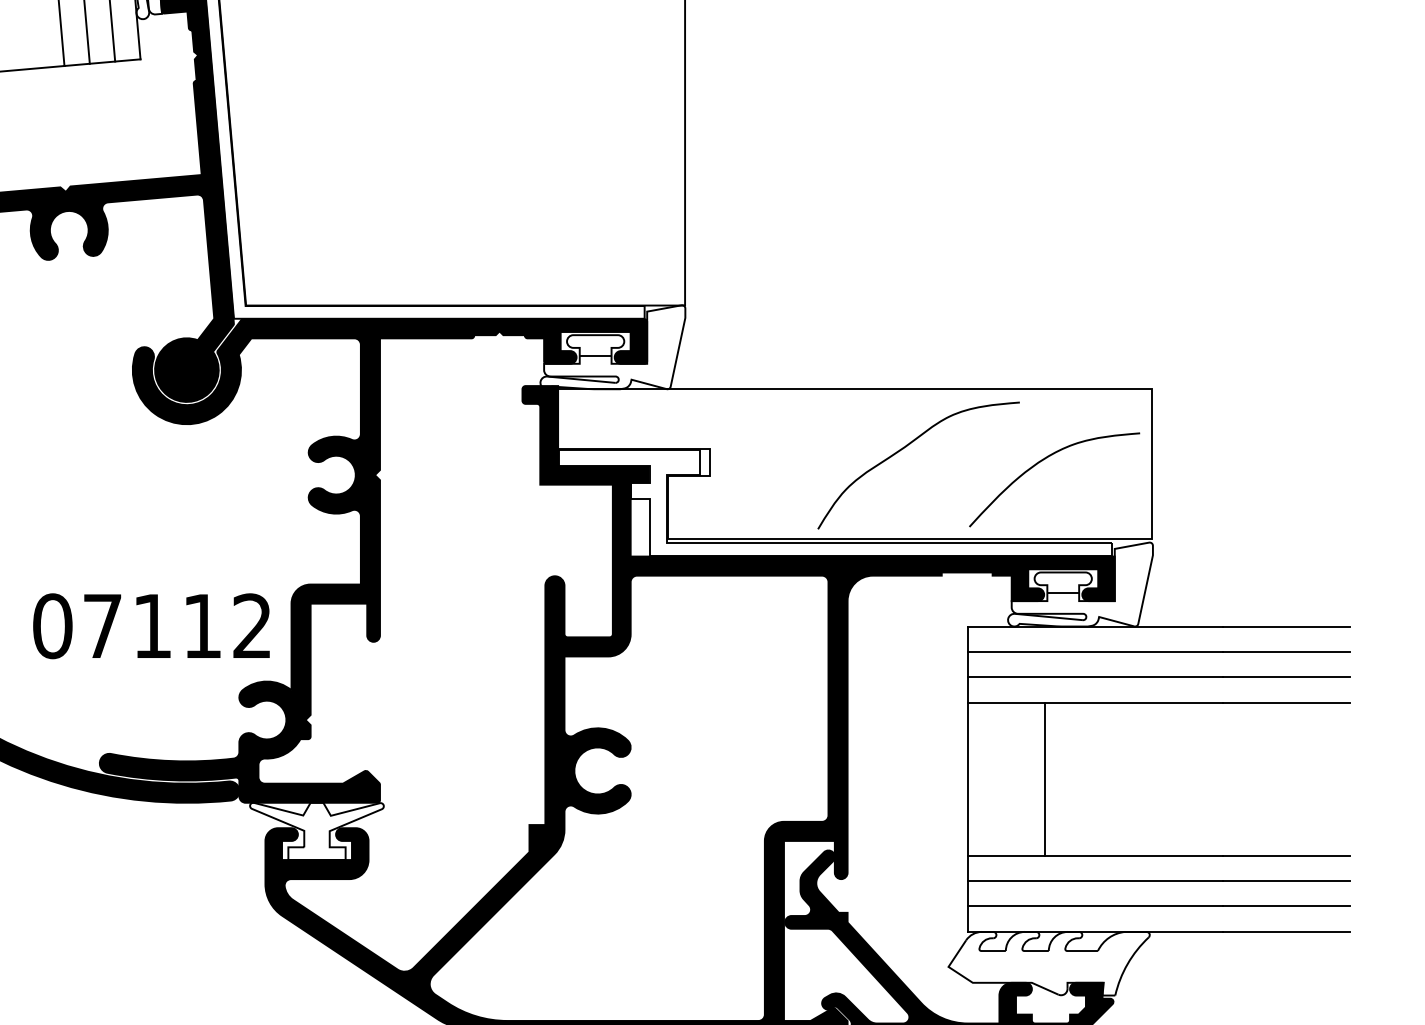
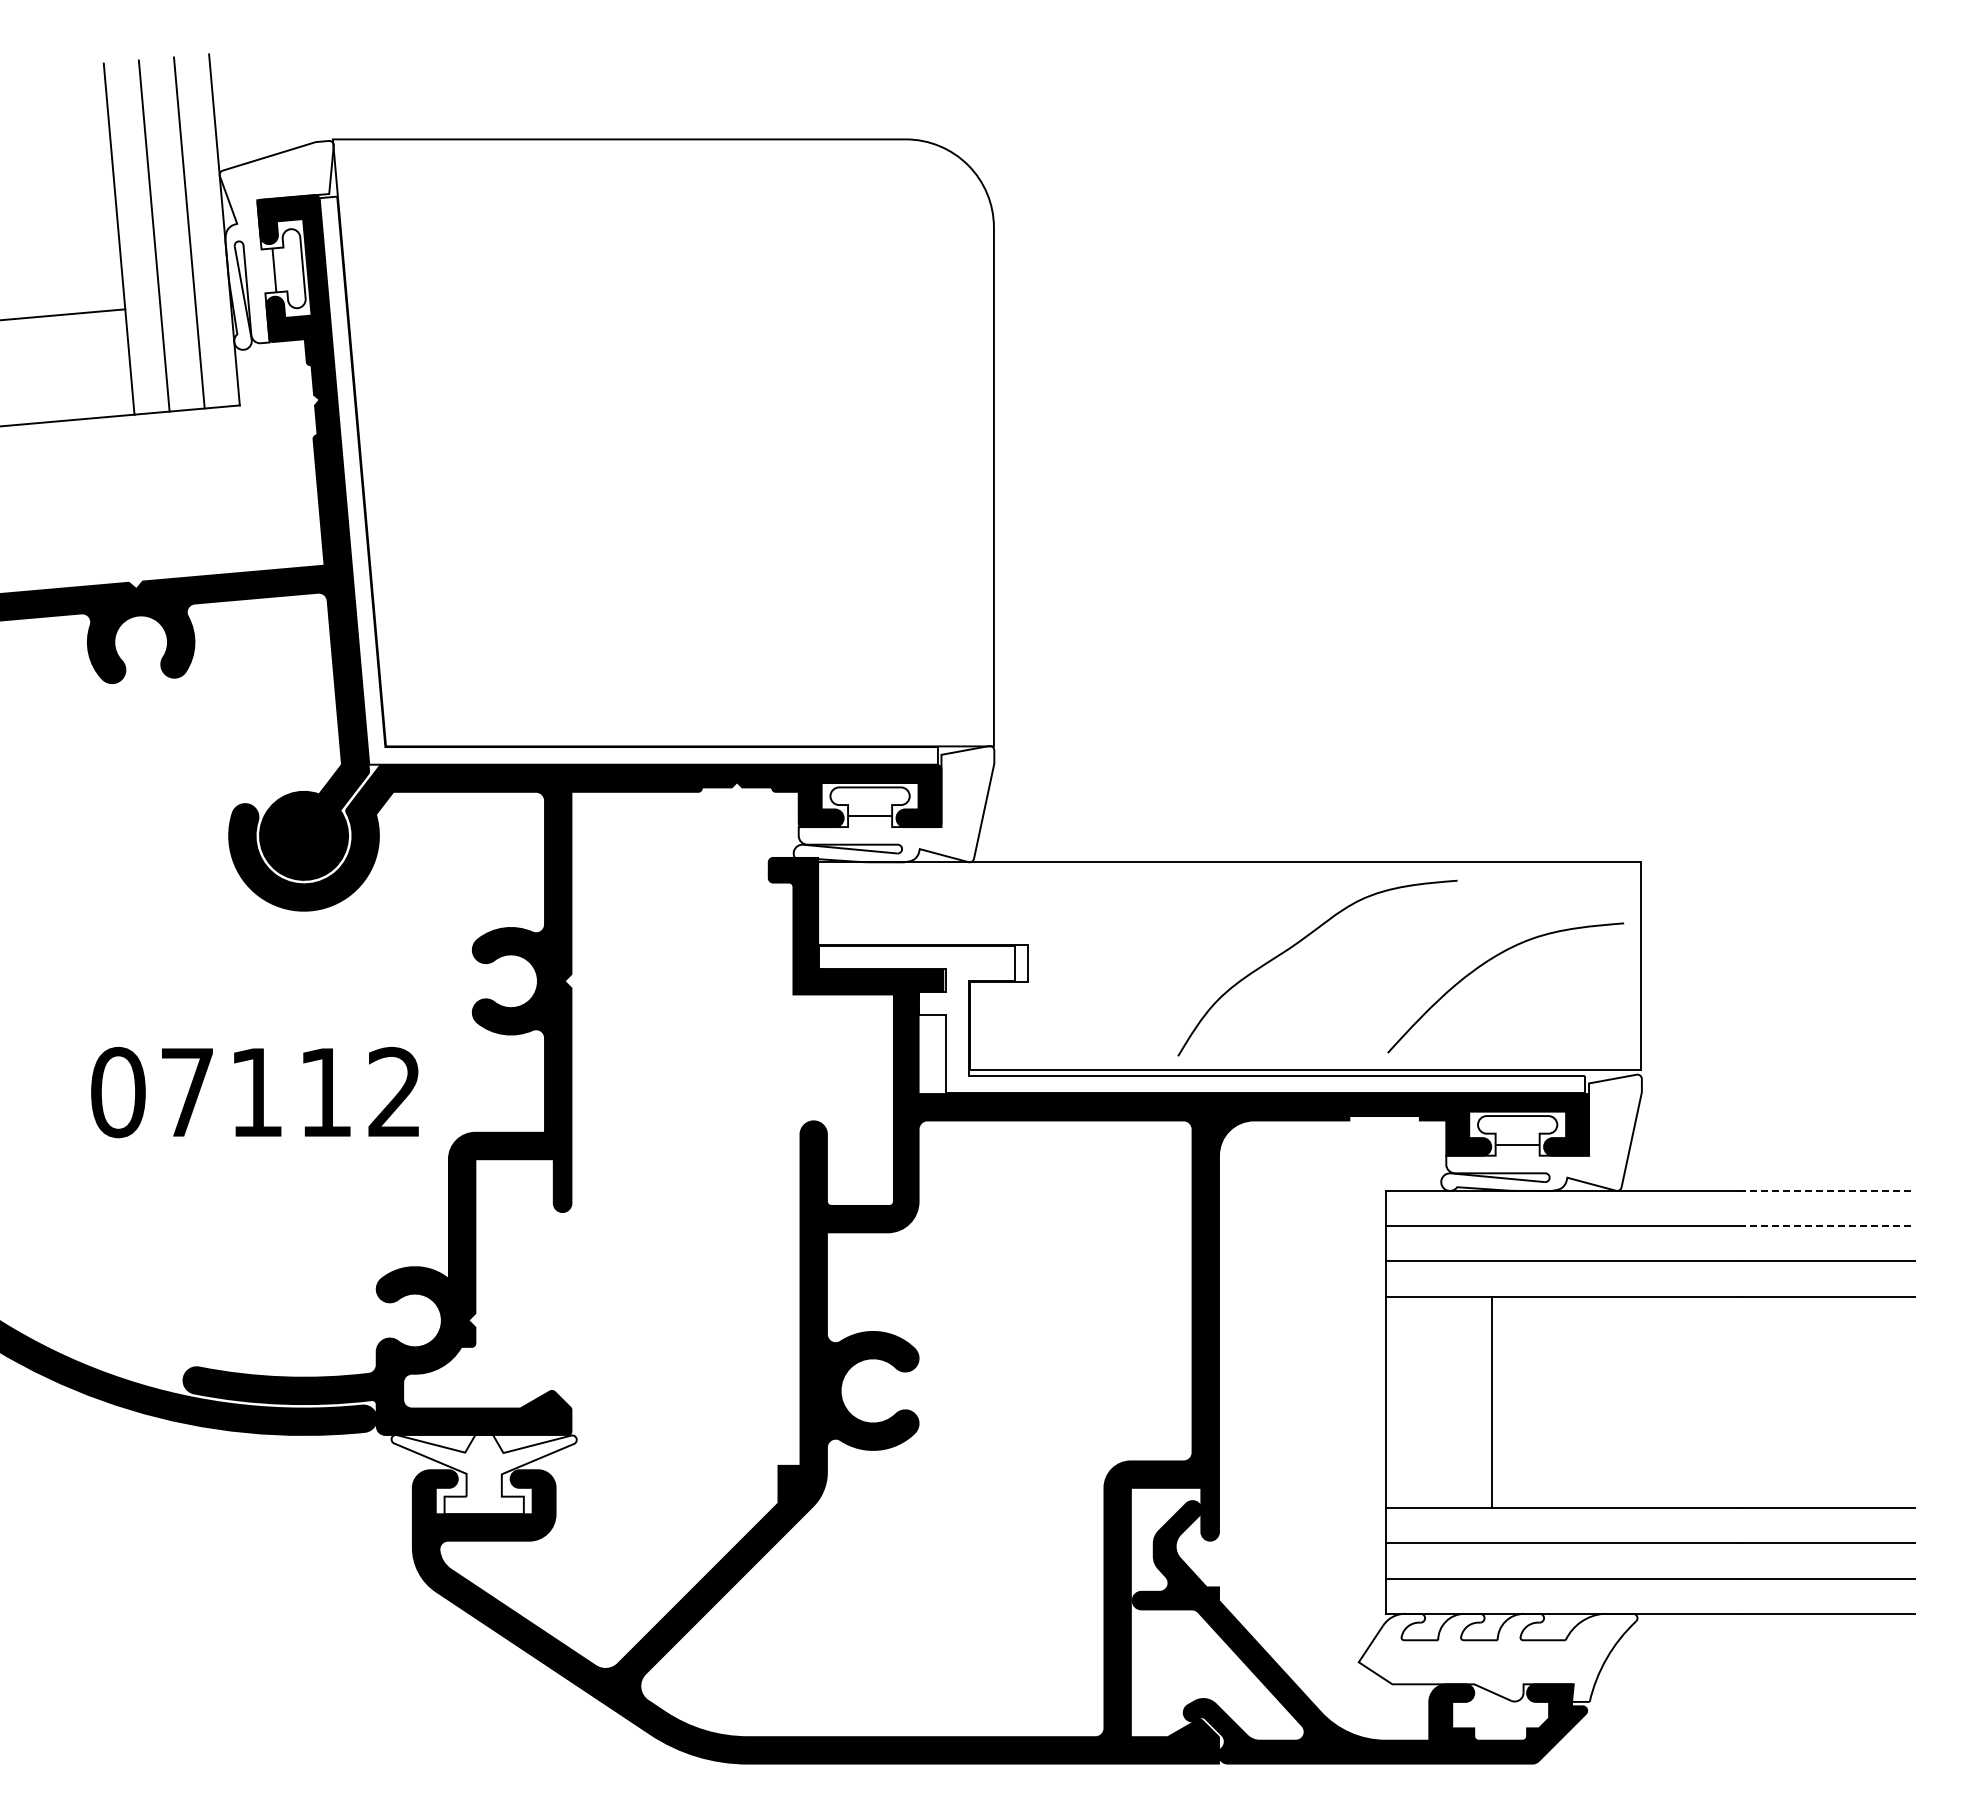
text: (151, 626) -> (254, 1092), moved
line: (1286, 626) -> (1827, 1190), solid -> dashed
line: (1286, 652) -> (1827, 1226), solid -> dashed

